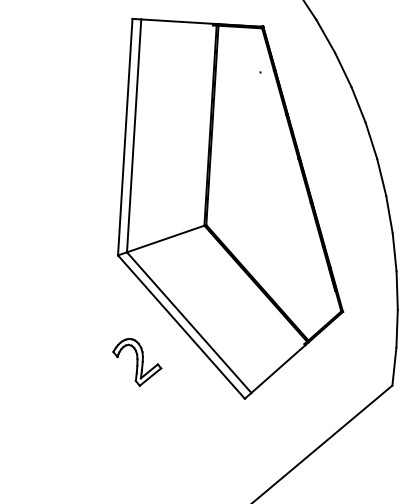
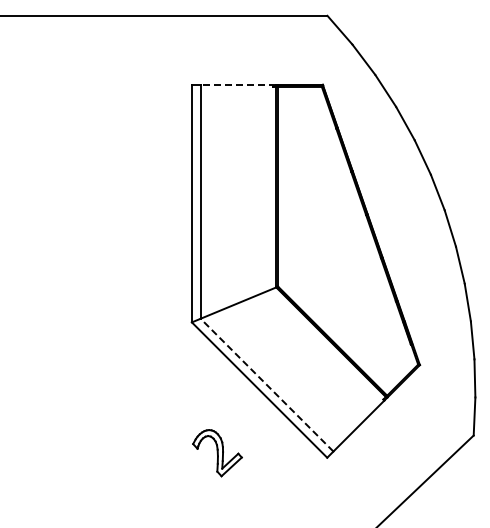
line: (179, 21) -> (238, 85), solid -> dashed
line: (189, 323) -> (267, 385), solid -> dashed
part: (137, 362) -> (217, 453), moved

